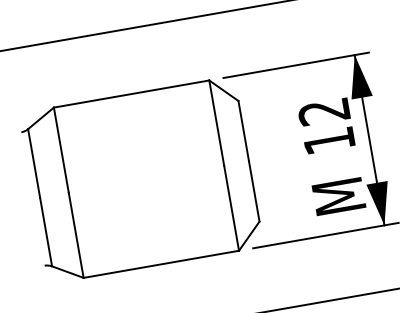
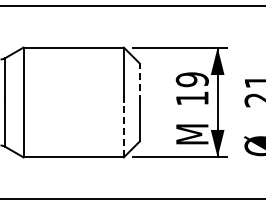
text: (322, 111) -> (191, 79), 12 -> 19
line: (243, 130) -> (139, 82), solid -> dashed
line: (230, 207) -> (123, 129), solid -> dashed

